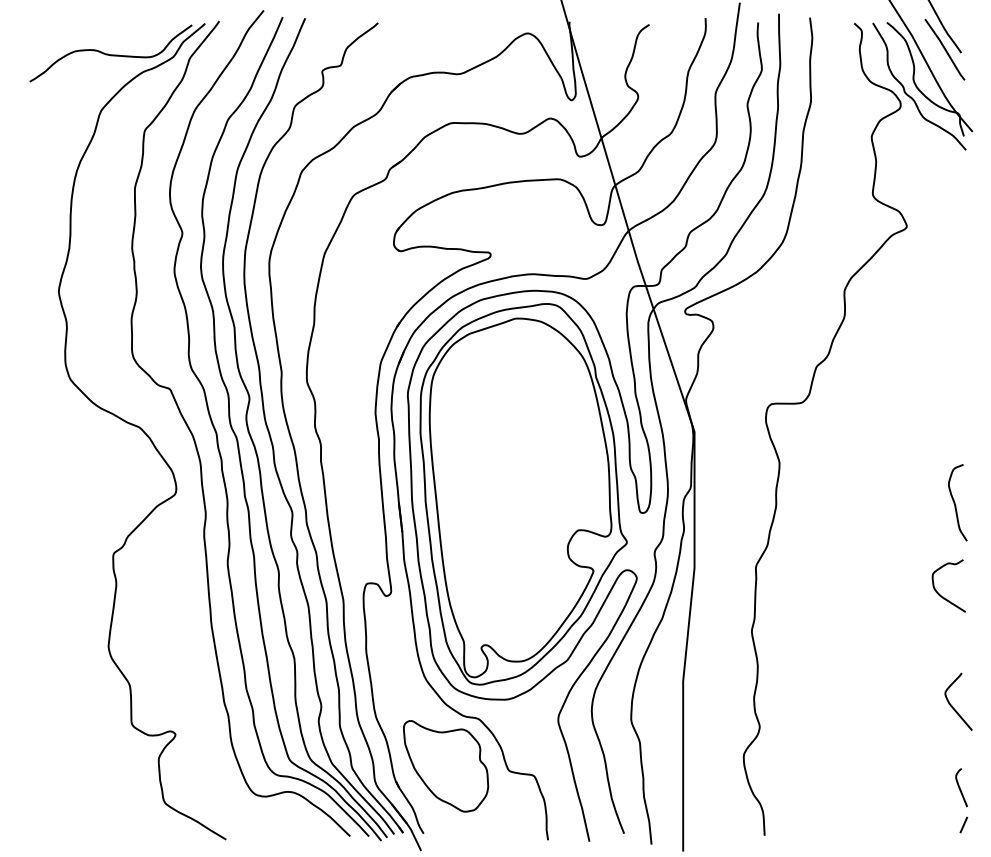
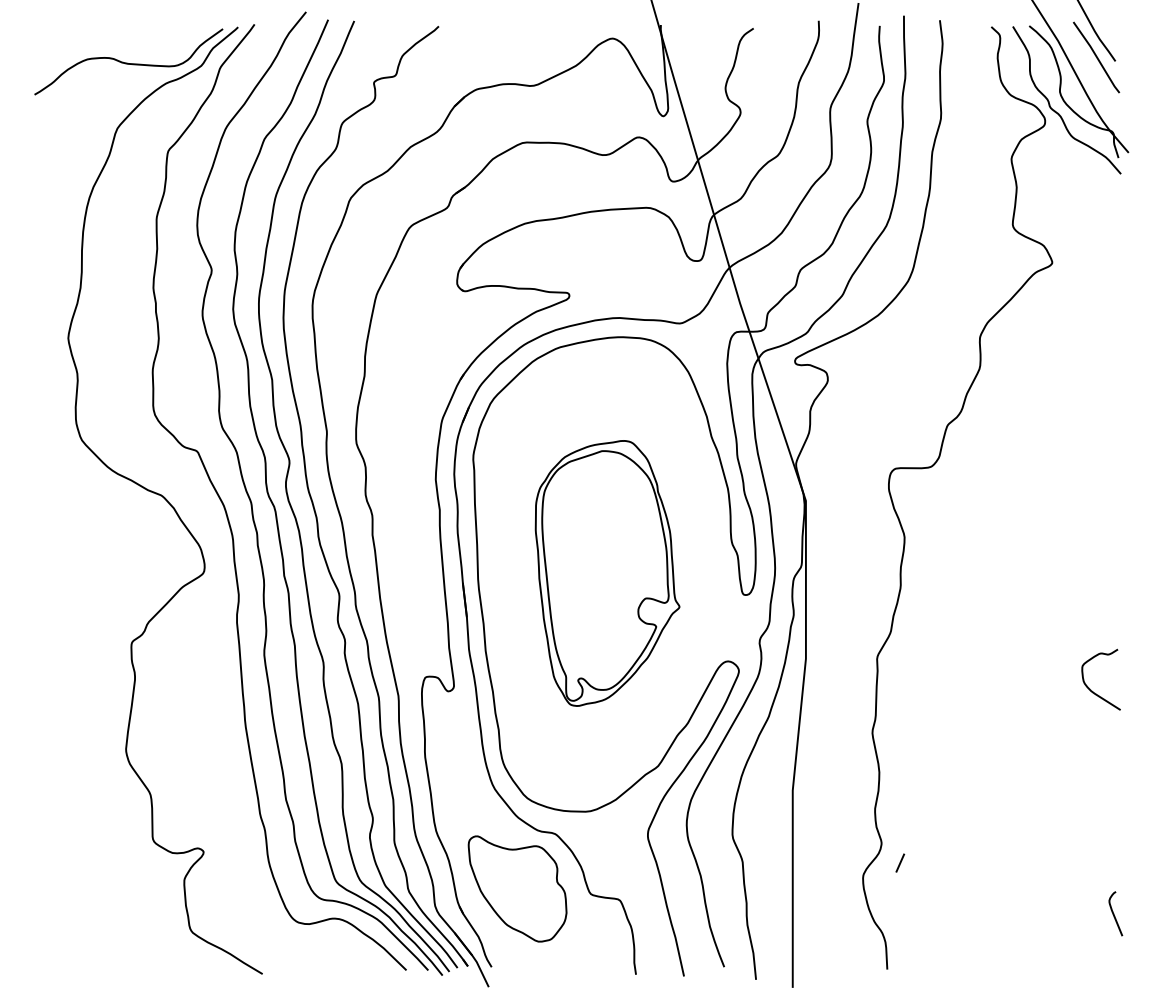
part: (523, 494) -> (607, 573), size x0.6
curve: (955, 502) -> (1108, 582), removed
curve: (953, 706) -> (1106, 819), removed
line: (963, 824) -> (899, 862), moved

